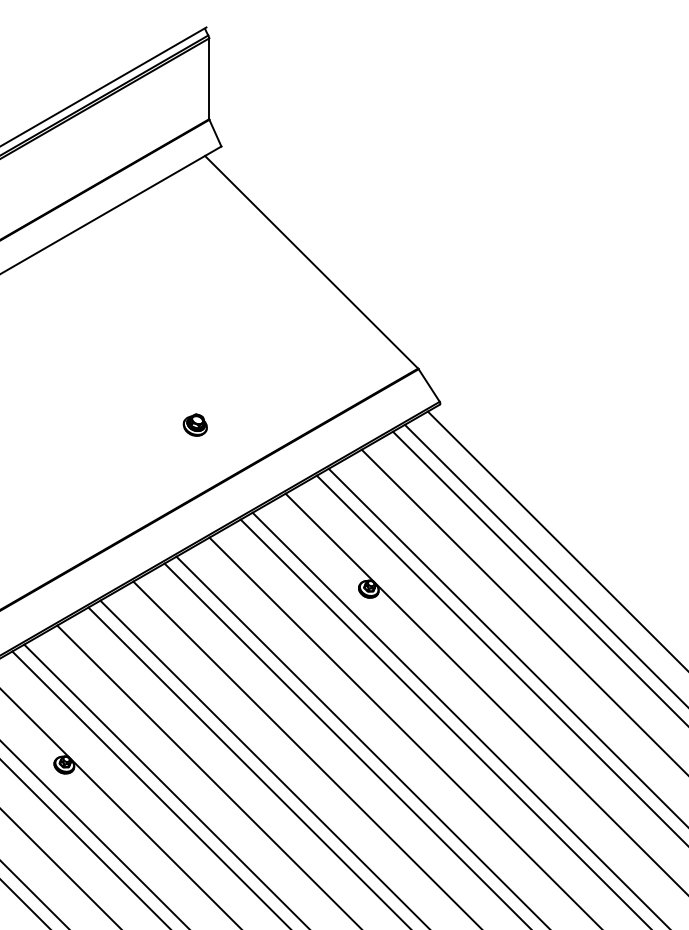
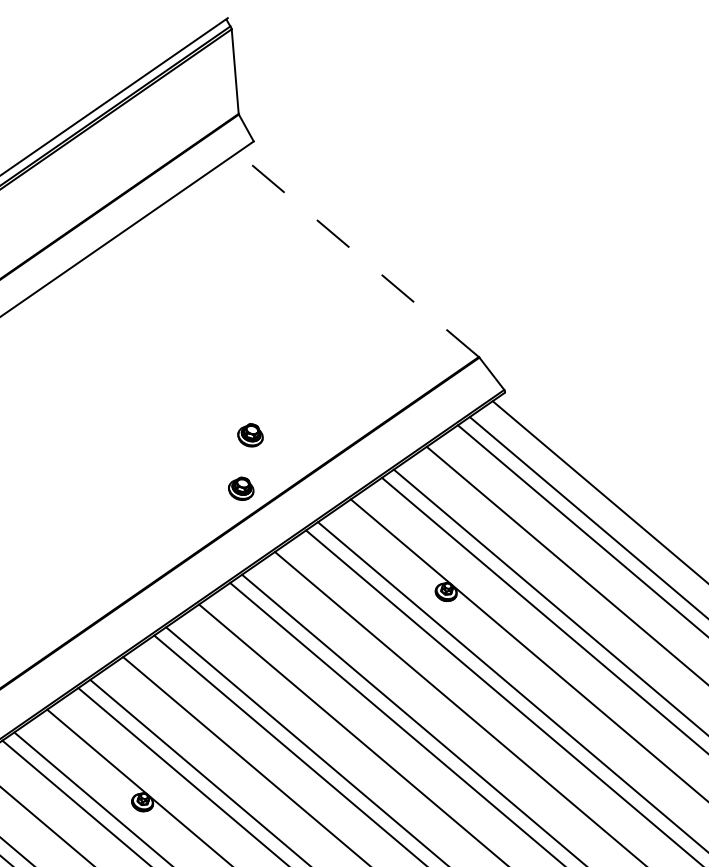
line: (311, 262) -> (358, 255), solid -> dashed
part: (181, 474) -> (240, 488), added

